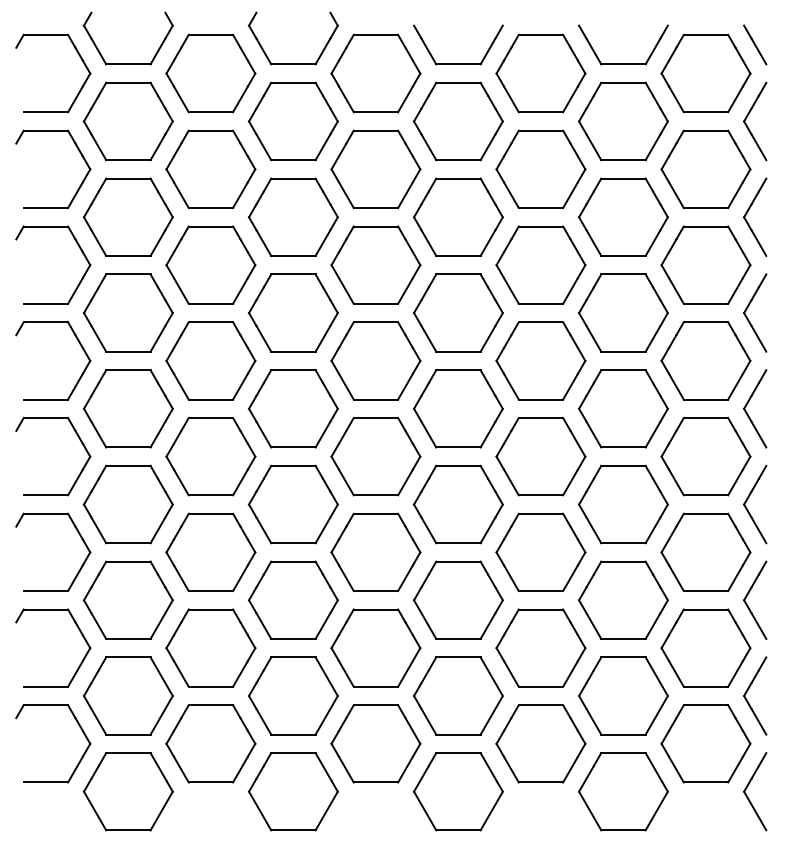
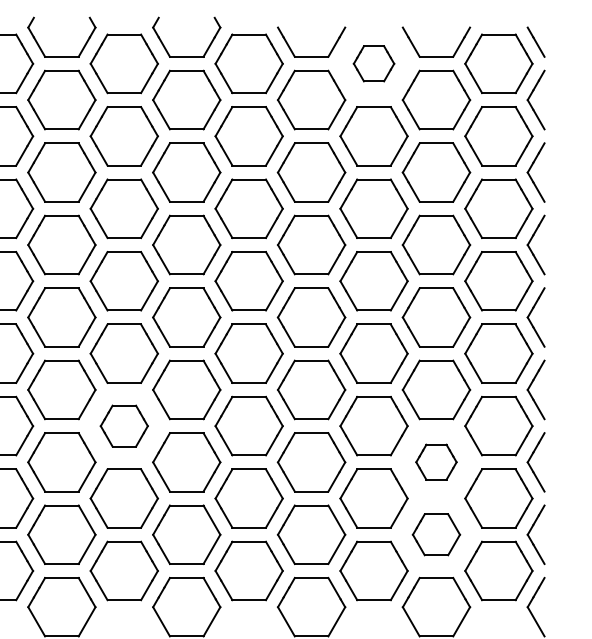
part: (540, 73) -> (373, 63), size x0.6
part: (210, 552) -> (124, 426), size x0.7
part: (623, 599) -> (436, 461), size x0.6
part: (623, 695) -> (436, 534), size x0.7

